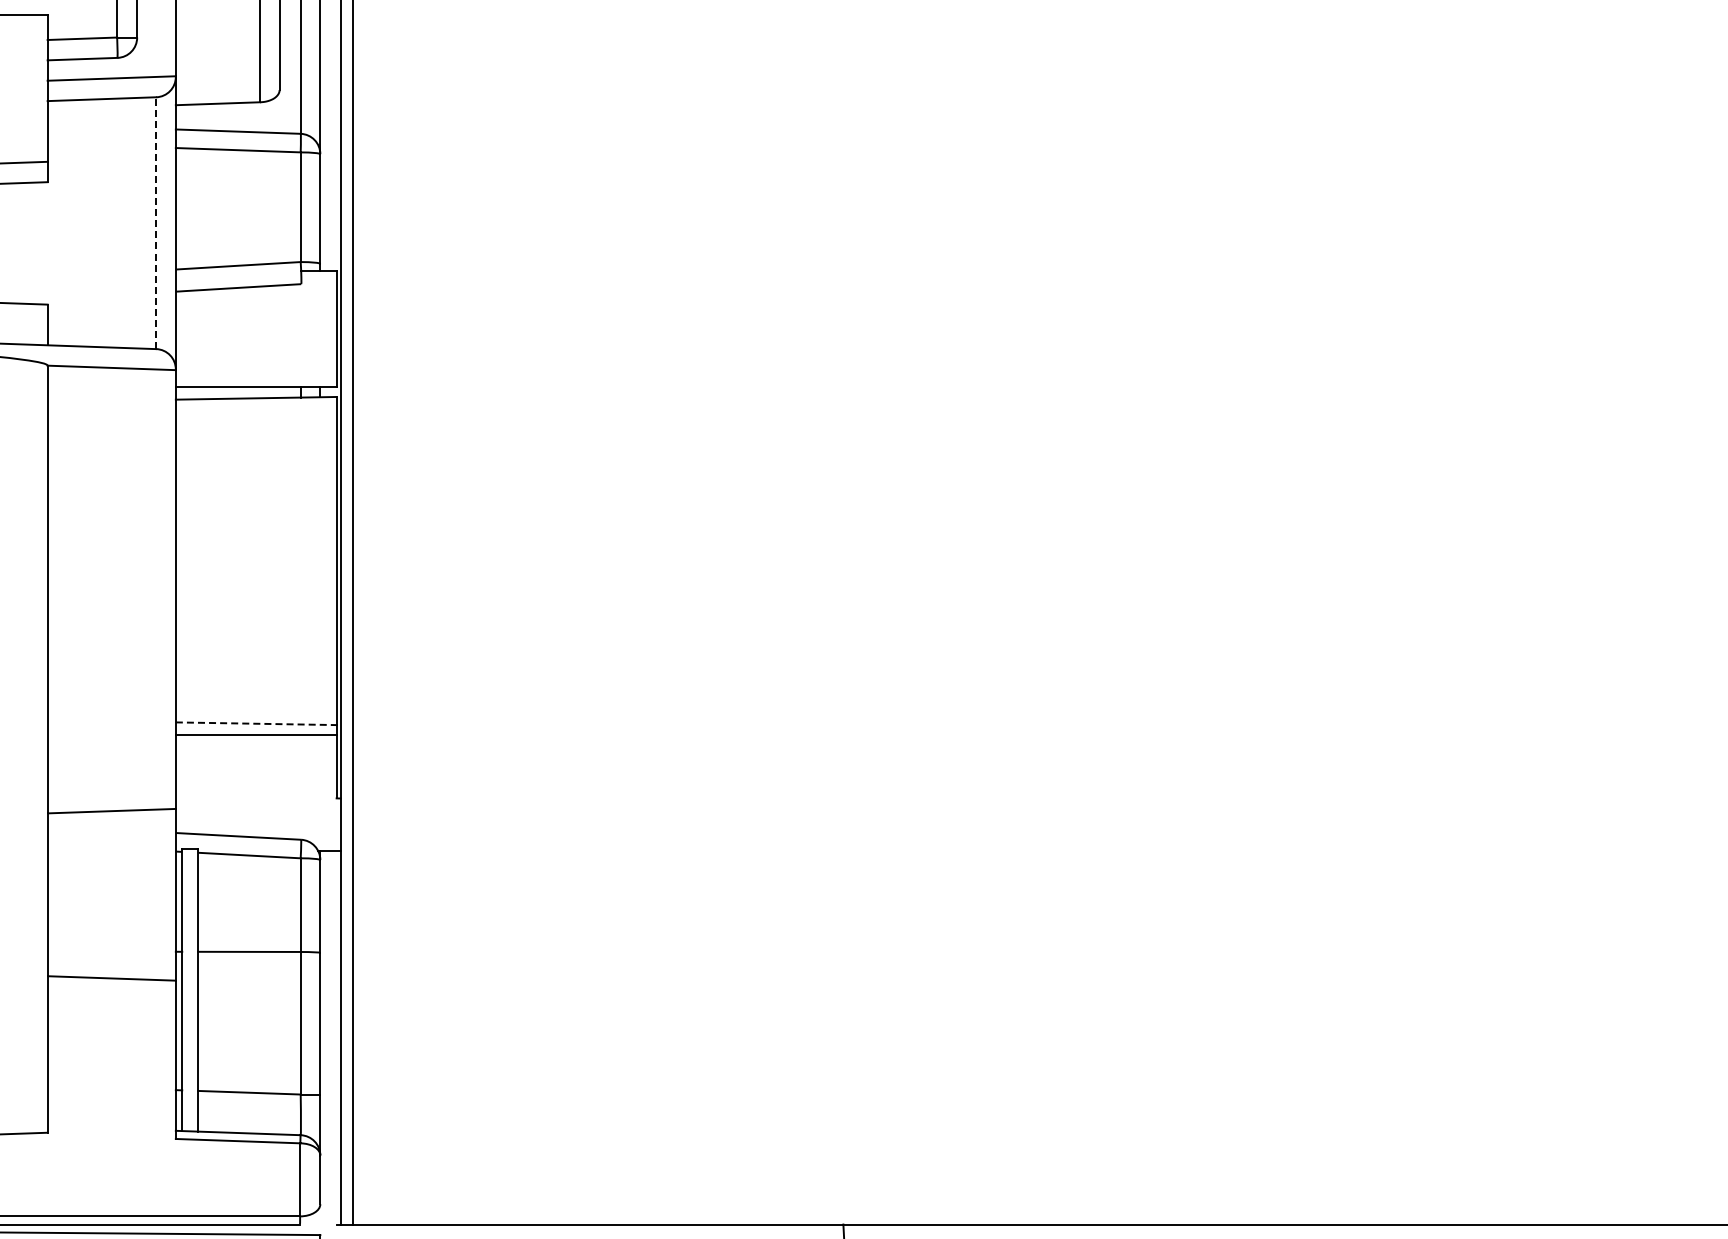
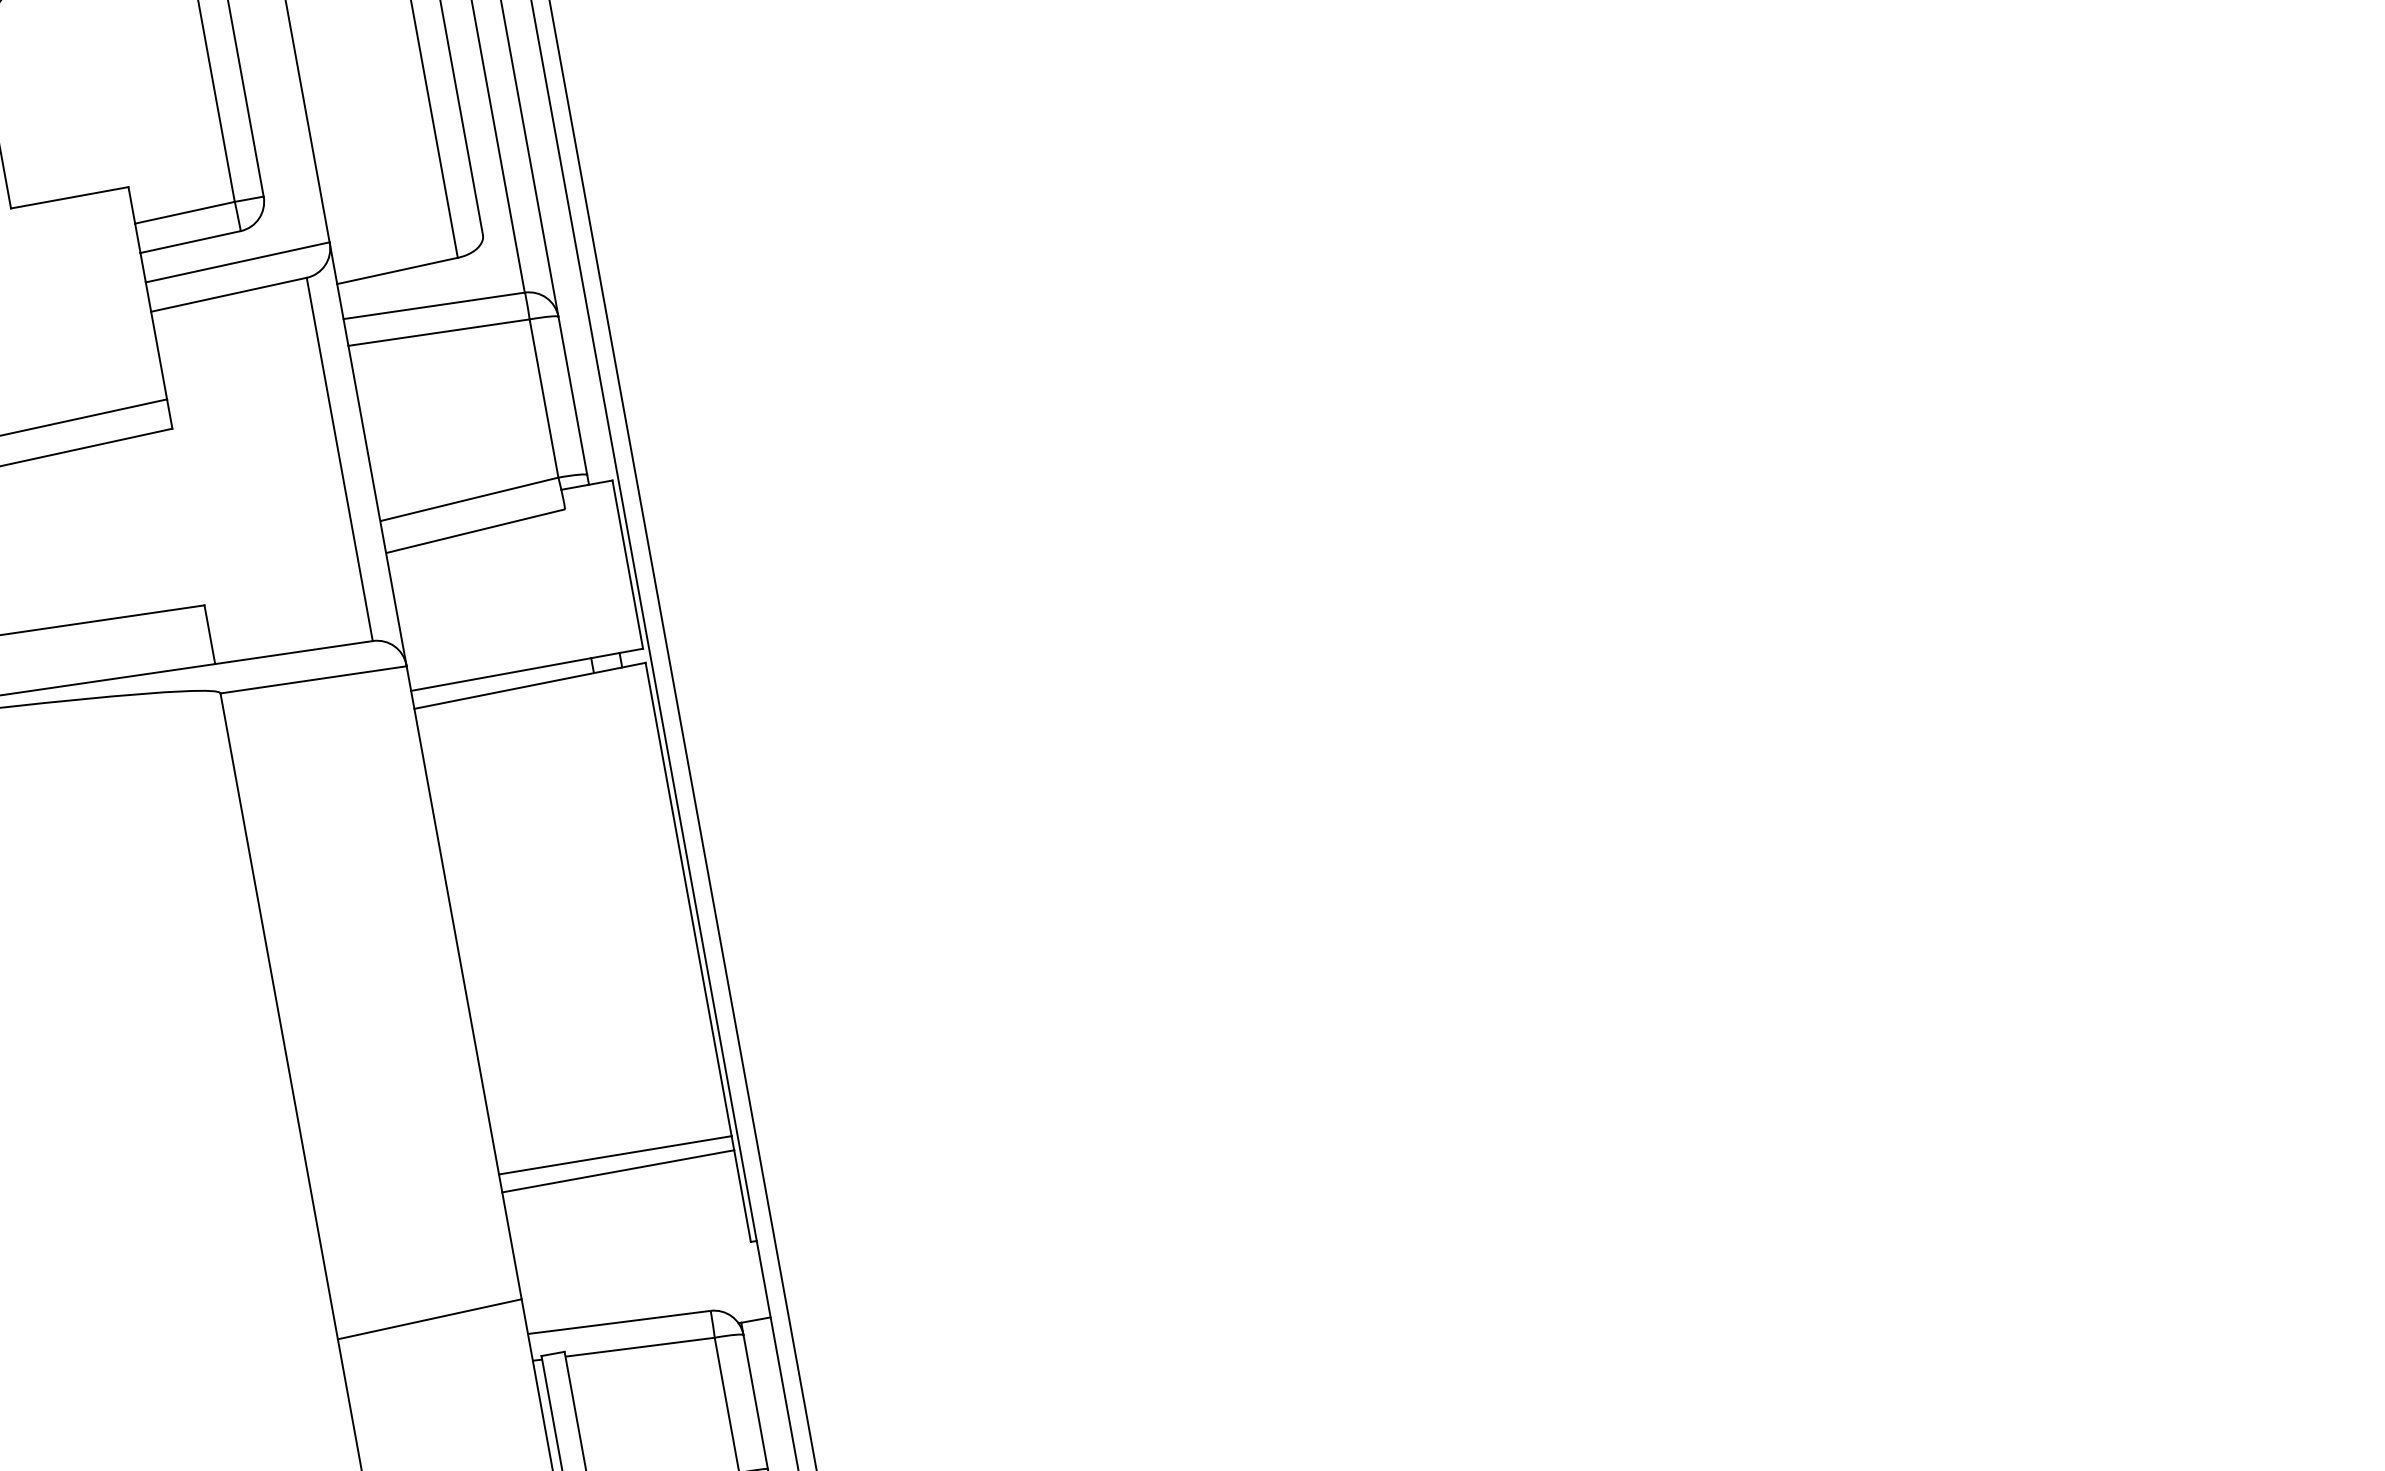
line: (156, 223) -> (340, 459), dashed -> solid
line: (256, 723) -> (615, 1154), dashed -> solid

